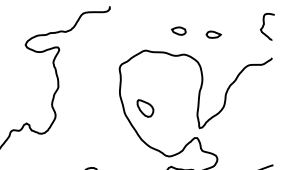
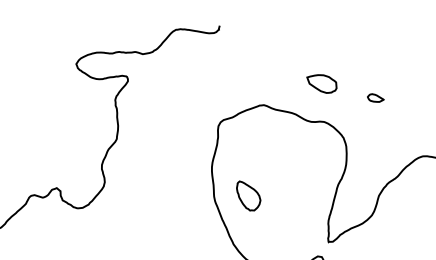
part: (178, 30) -> (321, 82), size x1.4
part: (213, 34) -> (375, 98), size x0.7

